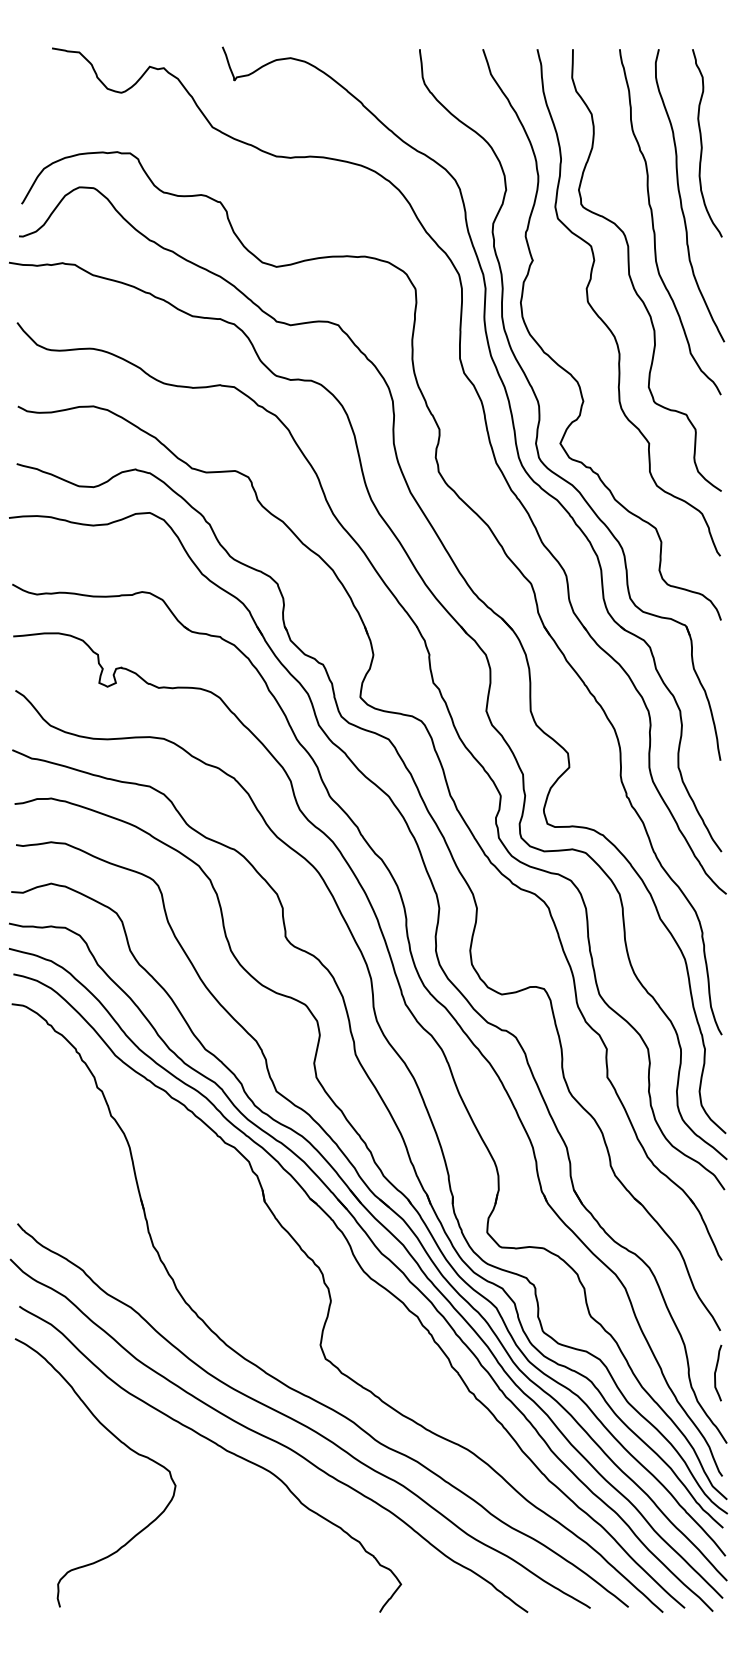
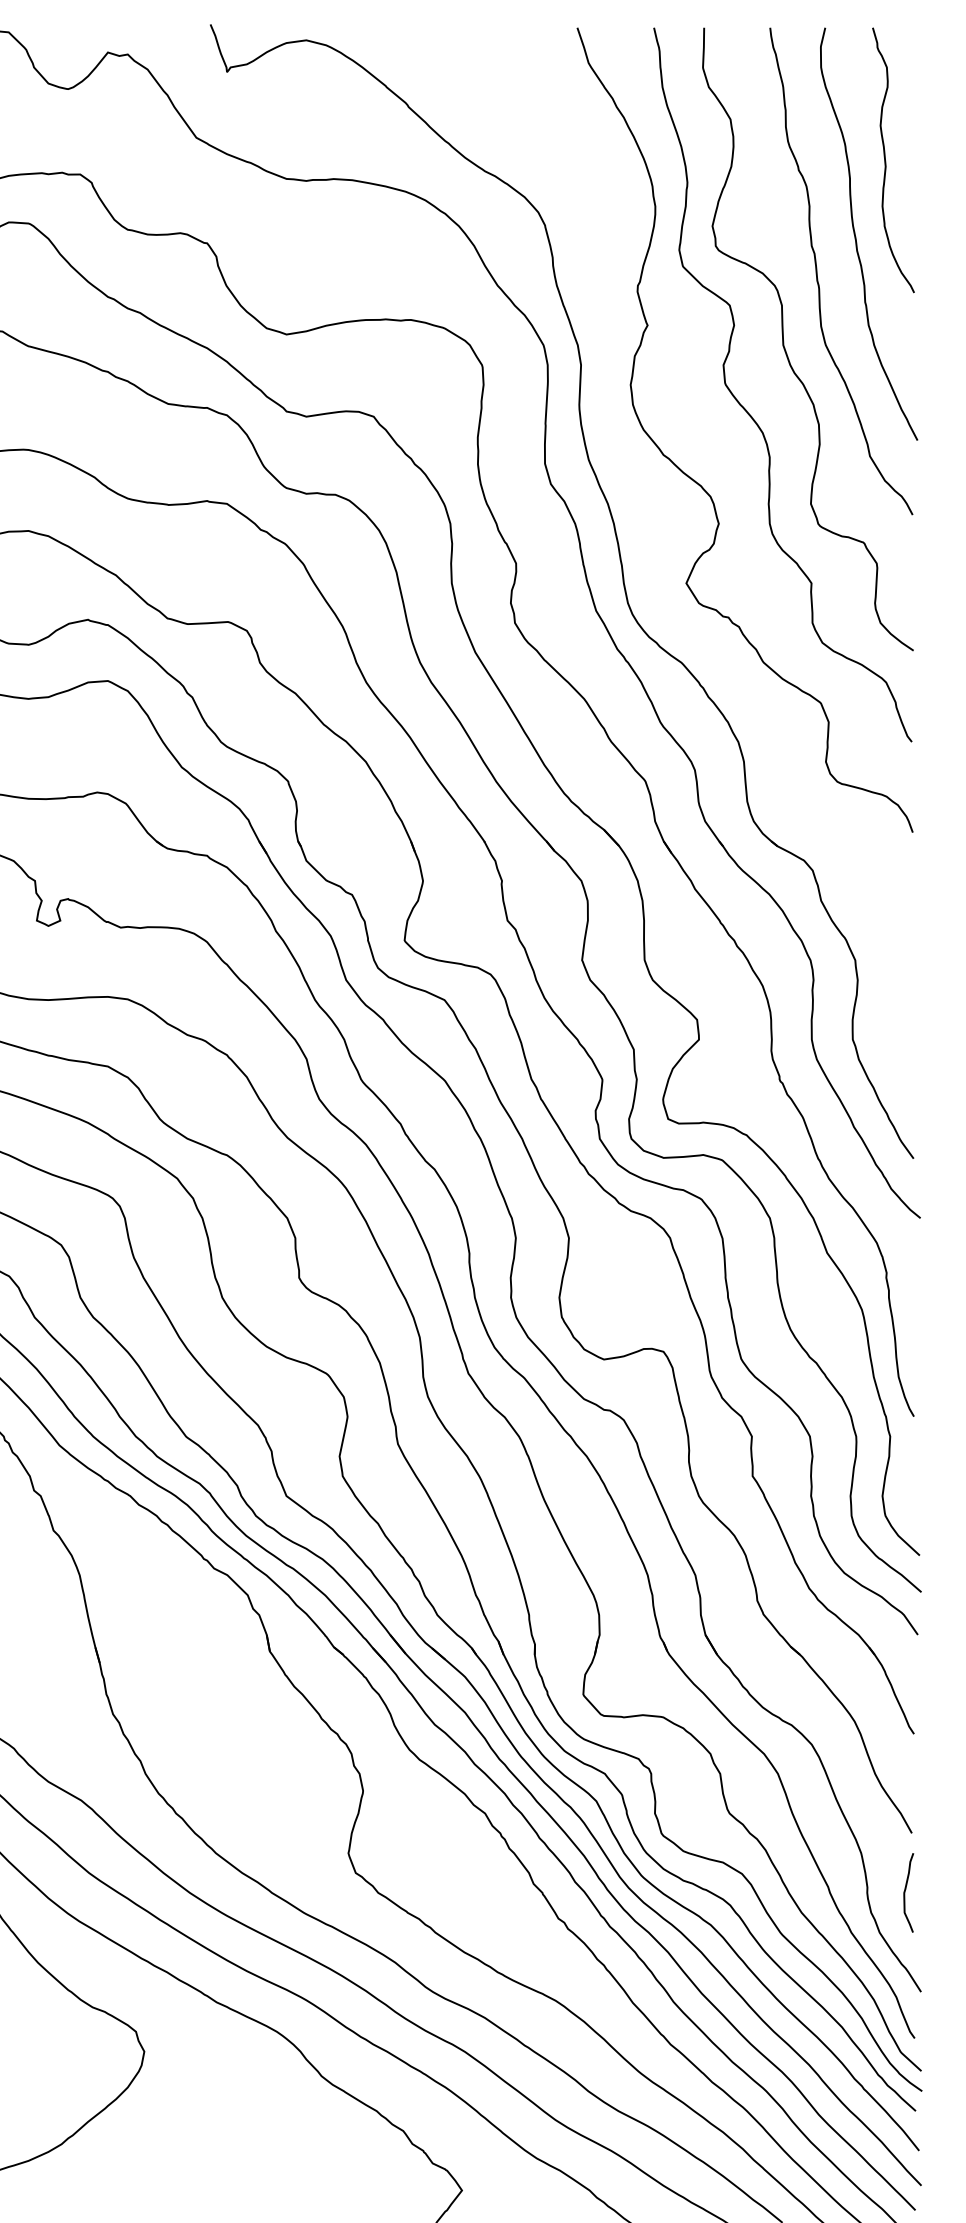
part: (540, 408) -> (658, 533), removed

